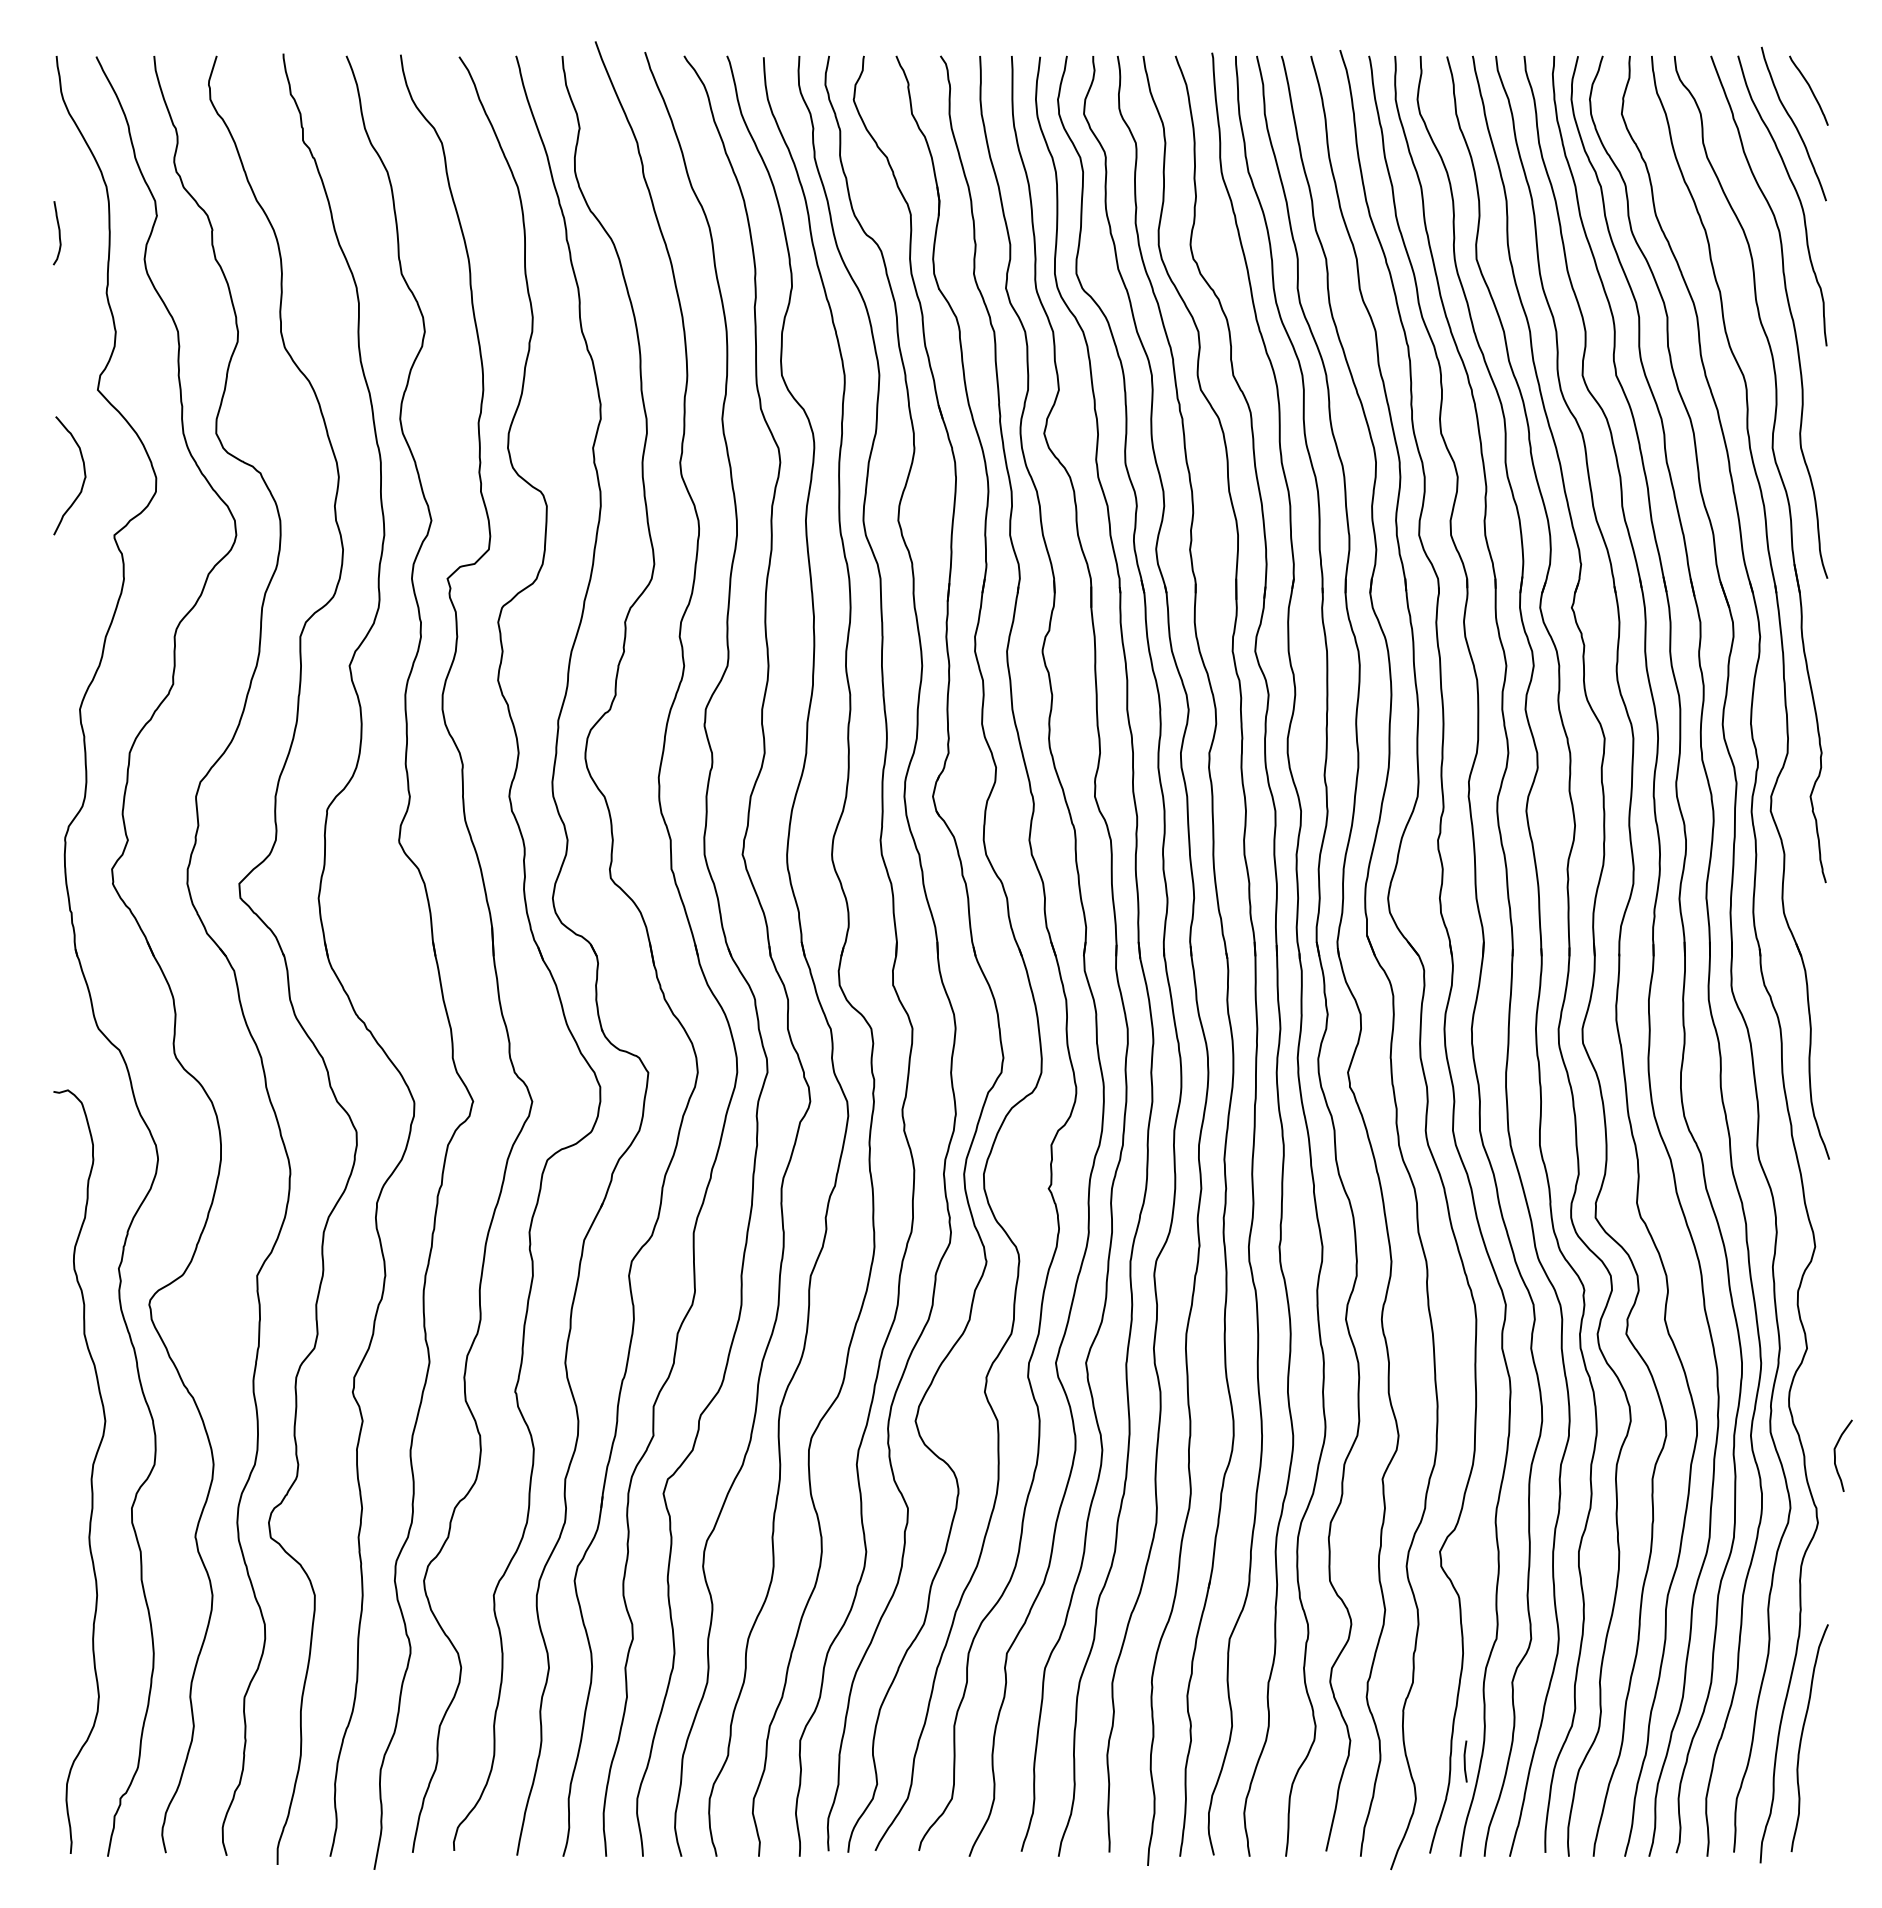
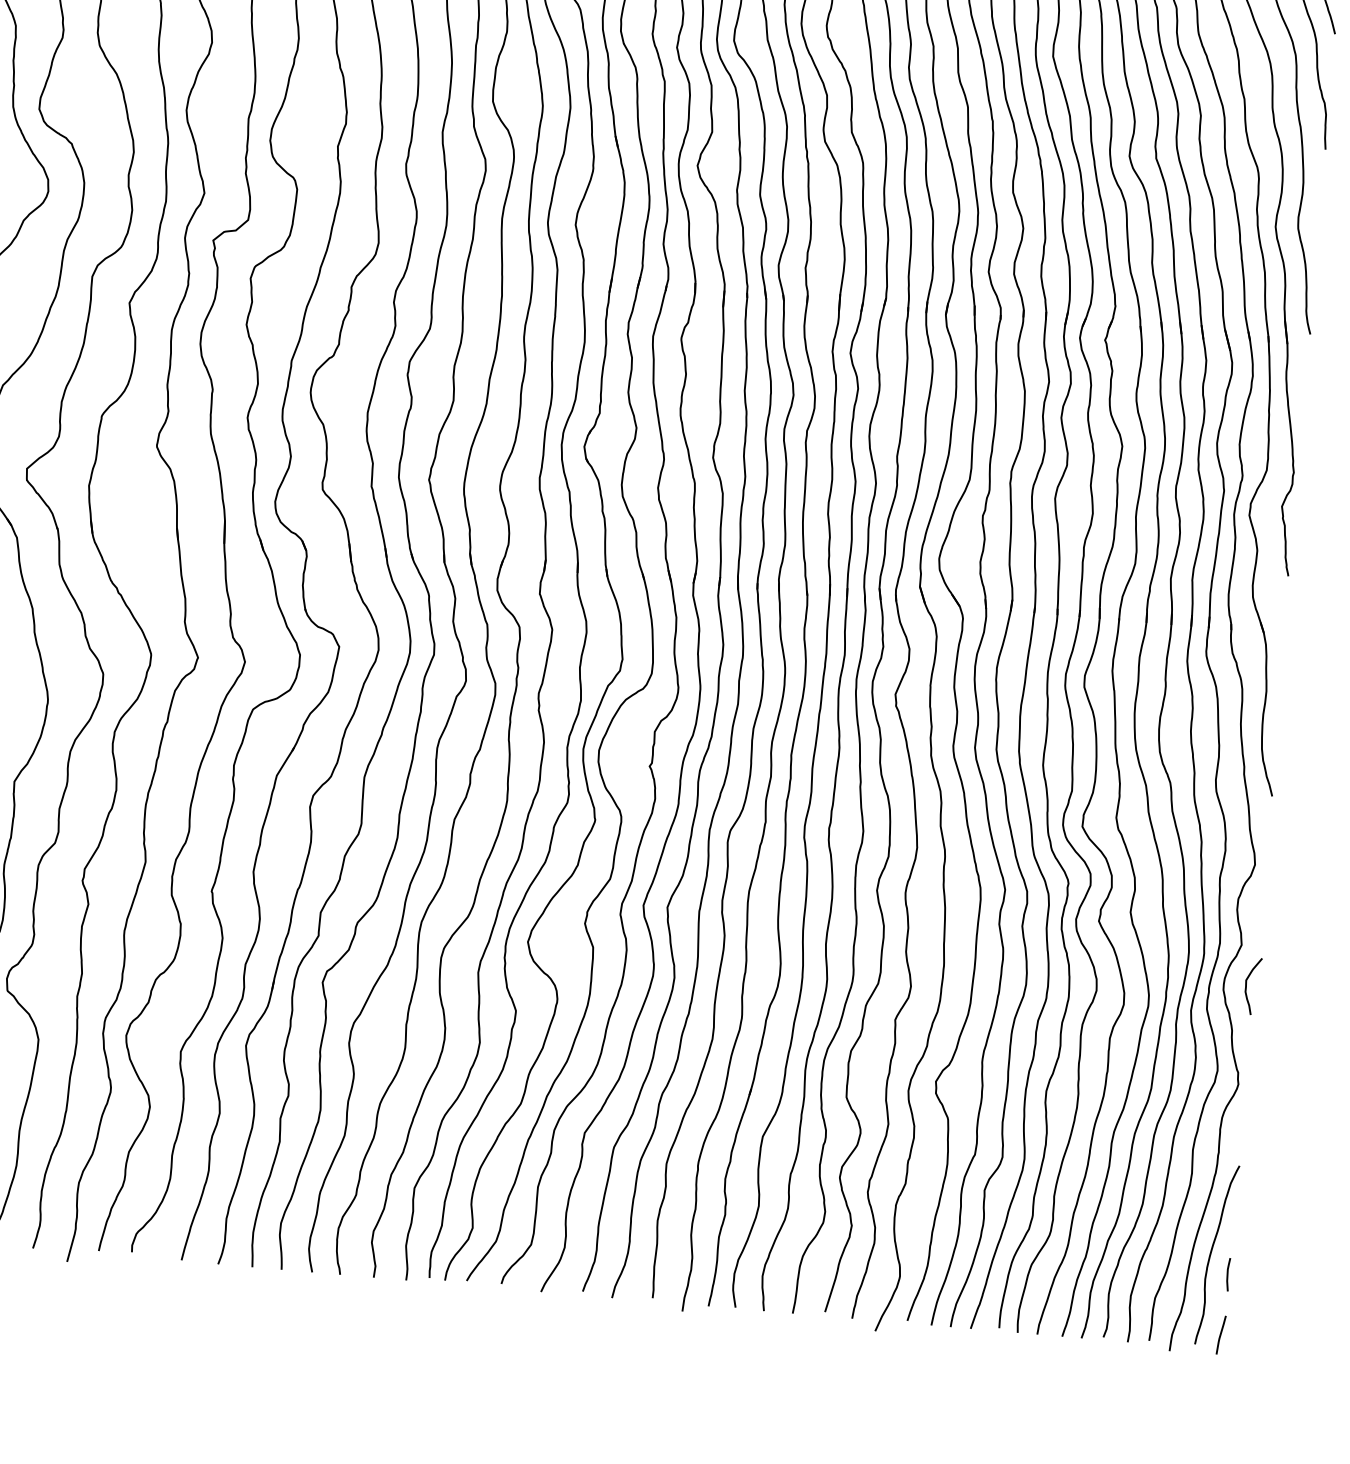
curve: (1835, 1455) -> (1246, 985), moved
line: (1465, 1761) -> (1228, 1274), moved
line: (1822, 1837) -> (1220, 1334), added

